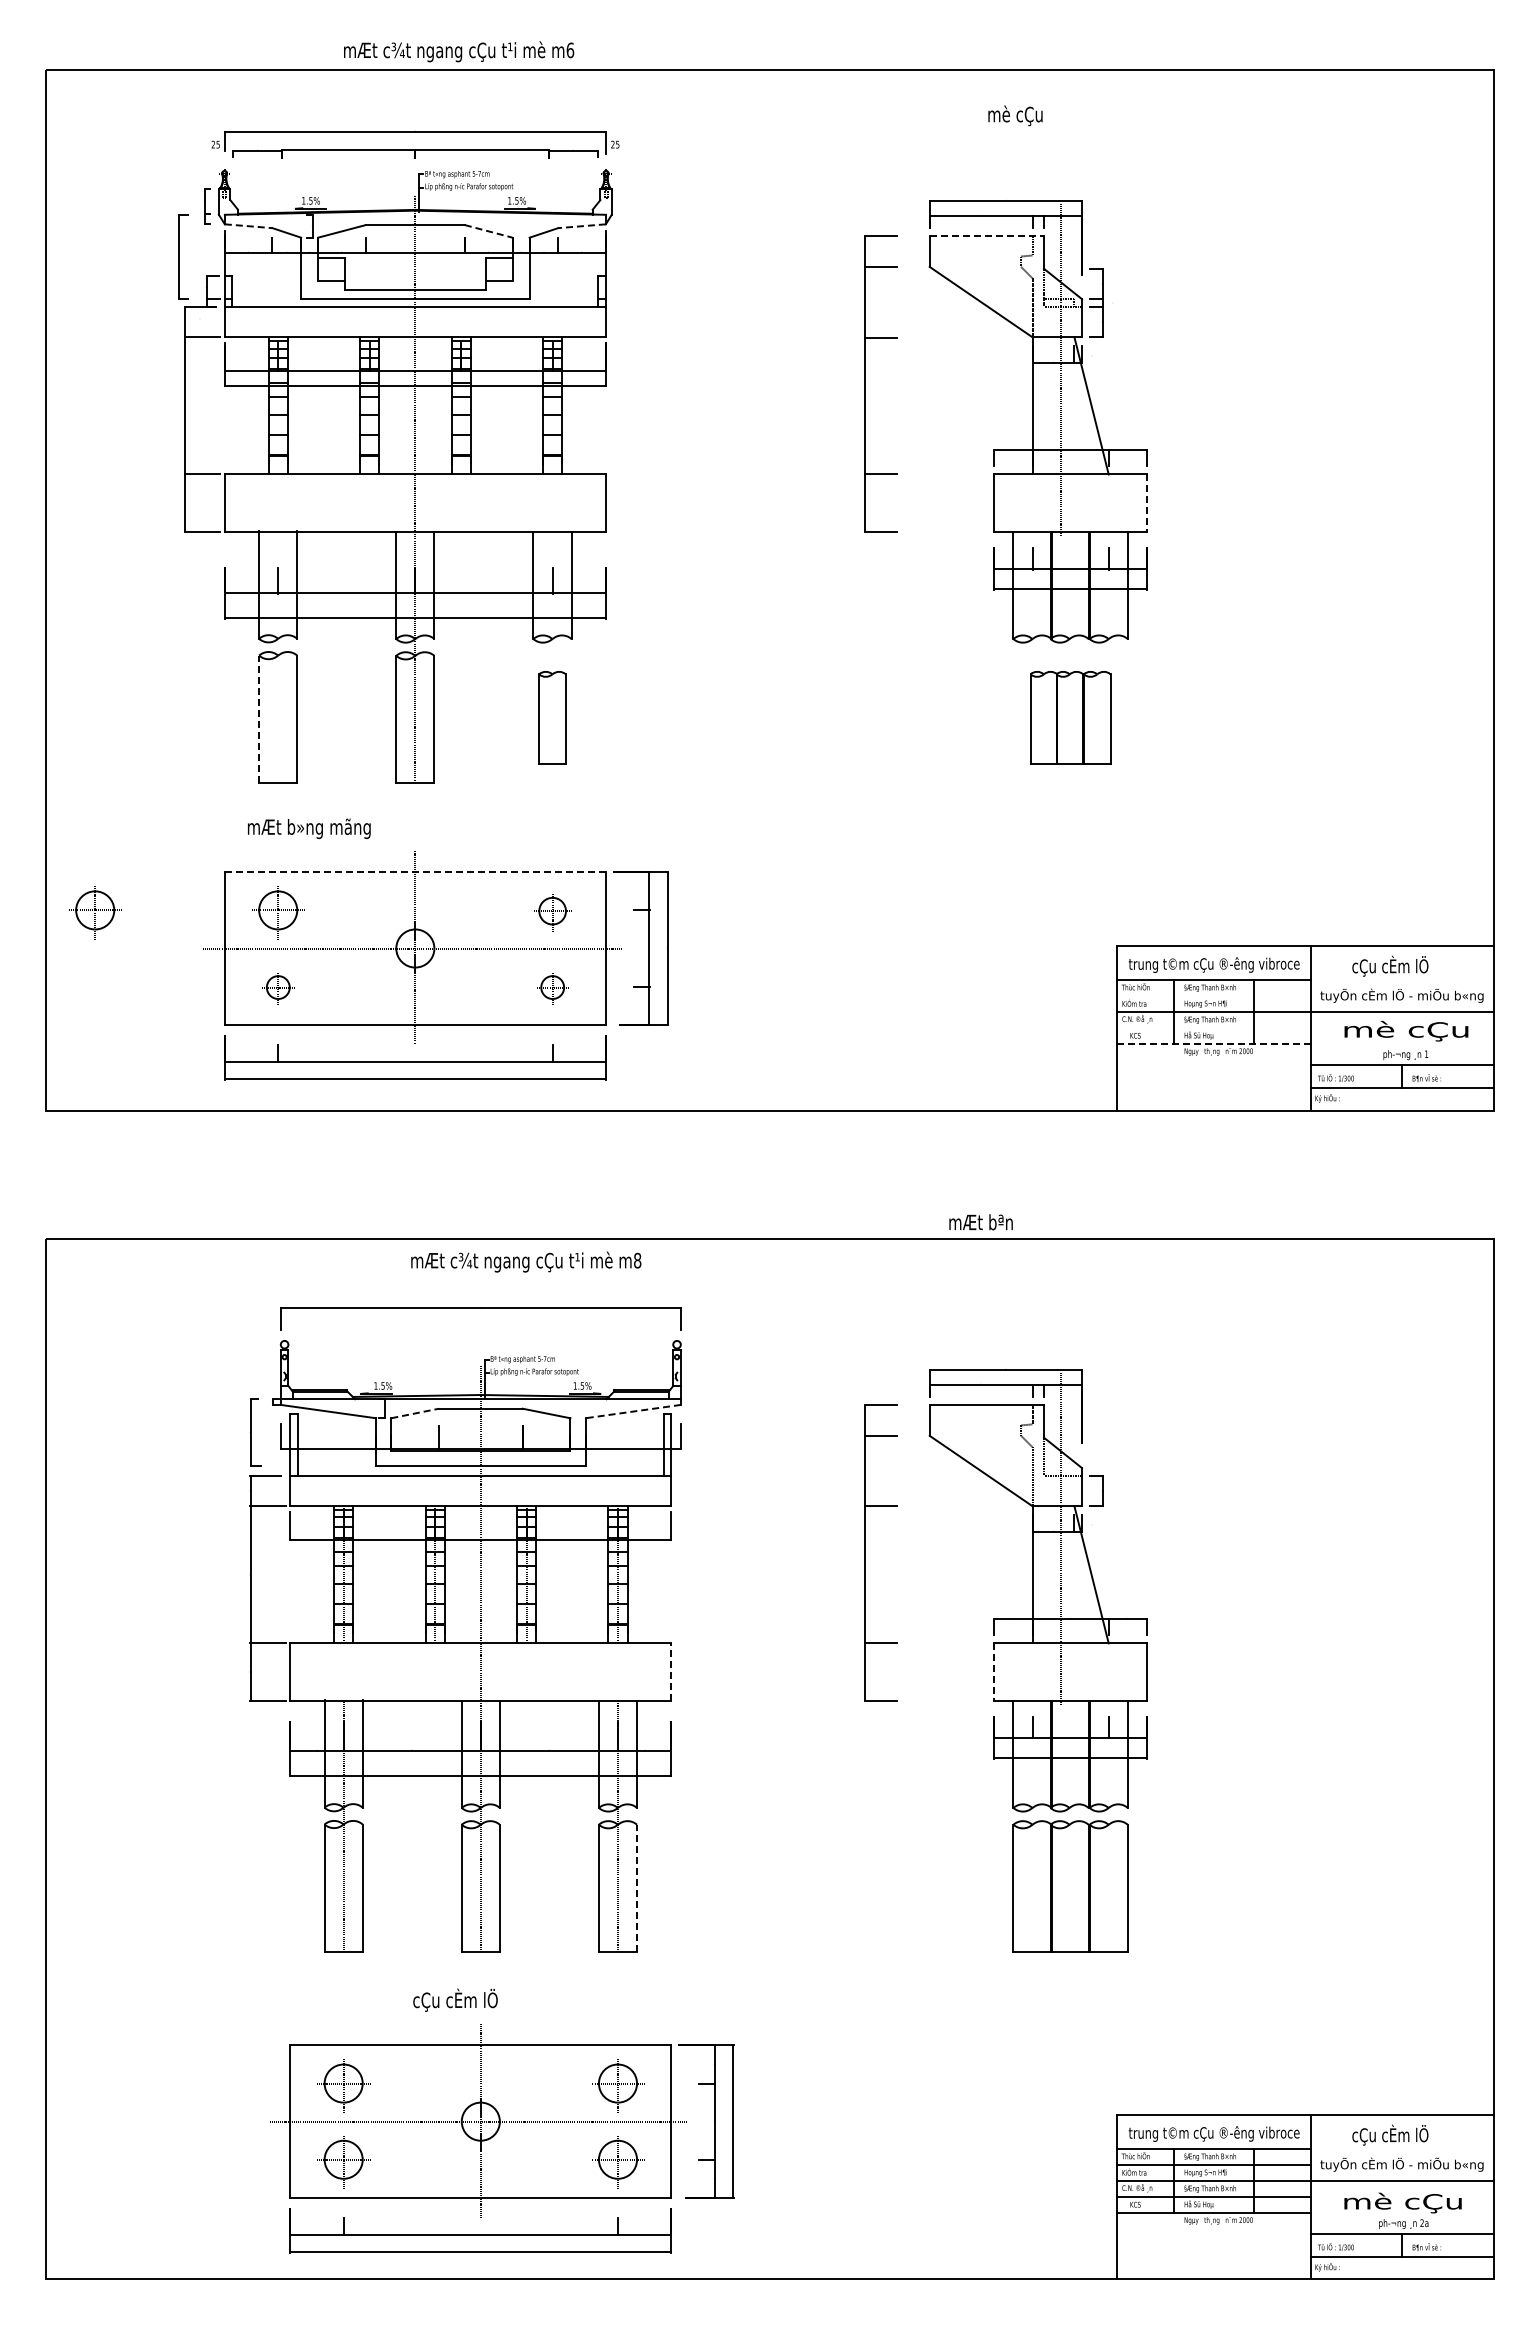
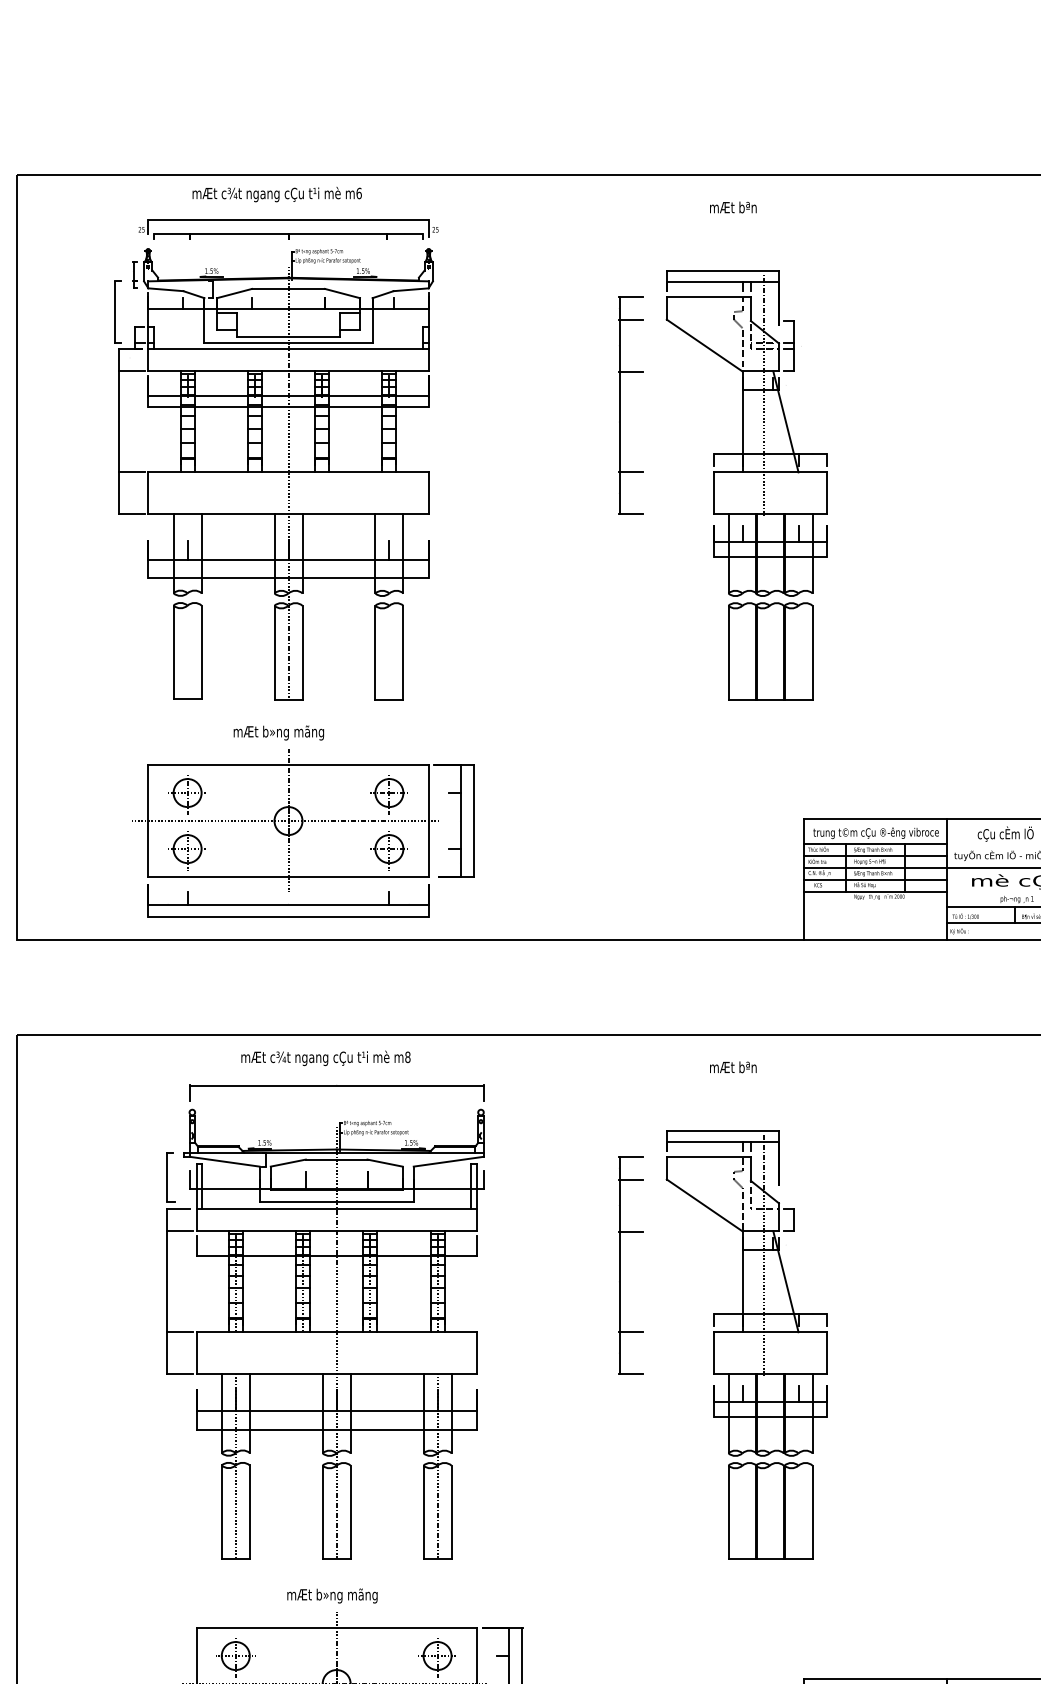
text: (459, 51) -> (277, 194), moved
text: (1026, 115) -> (738, 208), mè cÇu -> mÆt bªn
line: (248, 226) -> (165, 289), dashed -> solid
line: (582, 226) -> (411, 289), dashed -> solid
line: (488, 231) -> (342, 293), dashed -> solid
line: (987, 236) -> (709, 297), dashed -> solid
line: (1146, 503) -> (826, 493), dashed -> solid
part: (552, 717) -> (389, 651), size x1.43
part: (1070, 717) -> (770, 651), size x1.43
line: (259, 719) -> (173, 652), dashed -> solid
text: (309, 828) -> (279, 732), moved
line: (415, 872) -> (288, 765), dashed -> solid
part: (95, 912) -> (53, 794), removed
part: (552, 912) -> (389, 794), size x1.43
part: (278, 988) -> (187, 850), size x1.67
part: (552, 988) -> (389, 850), size x1.67
line: (1213, 996) -> (875, 856), added
line: (1213, 1028) -> (875, 879), added
line: (1214, 1044) -> (876, 891), dashed -> solid
text: (980, 1222) -> (732, 1067), moved
text: (526, 1261) -> (326, 1057), moved
line: (632, 1411) -> (448, 1161), dashed -> solid
line: (415, 1413) -> (288, 1163), dashed -> solid
line: (671, 1671) -> (476, 1352), dashed -> solid
line: (994, 1671) -> (714, 1352), dashed -> solid
line: (637, 1888) -> (451, 1512), dashed -> solid
text: (474, 2000) -> (332, 1594), cÇu cÈm lÖ -> mÆt b»ng mãng

